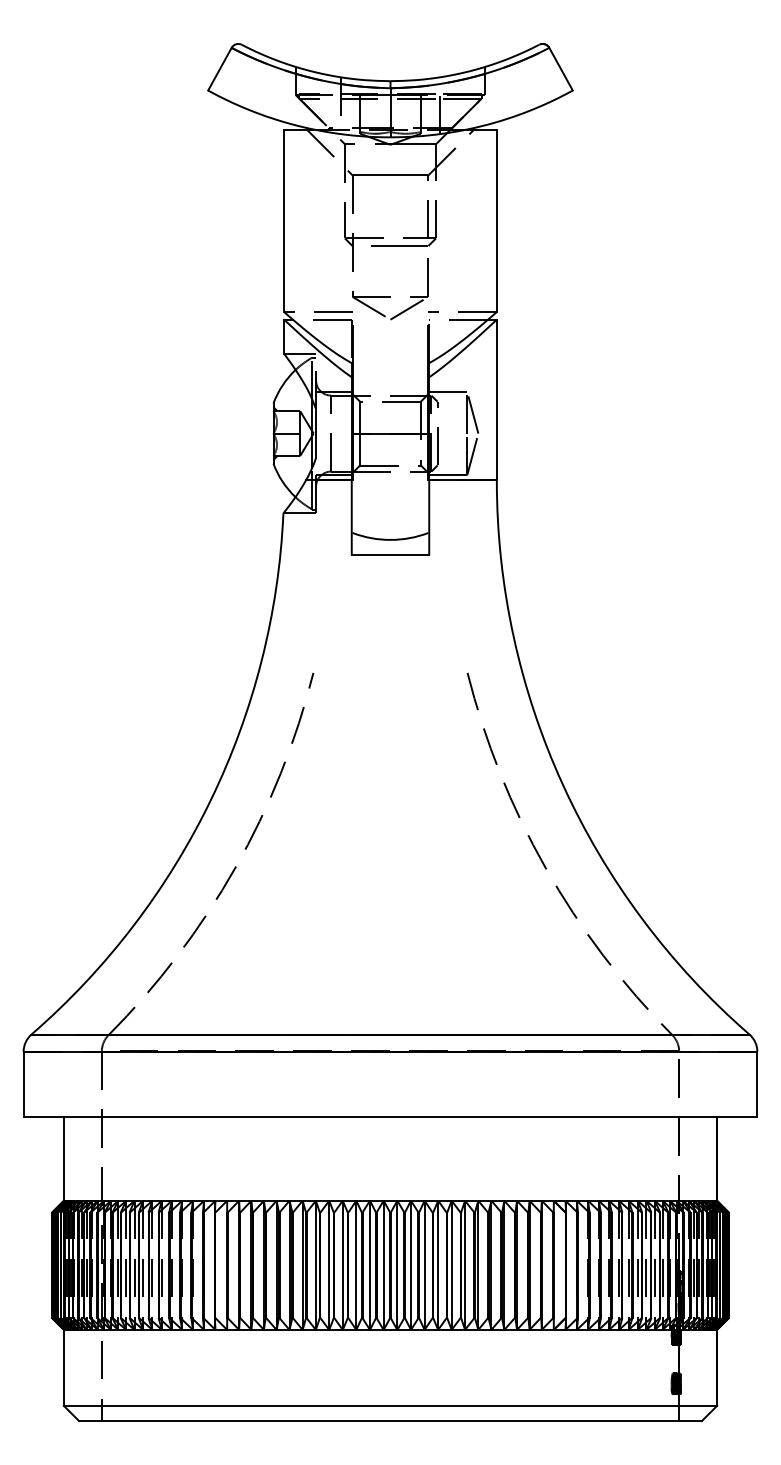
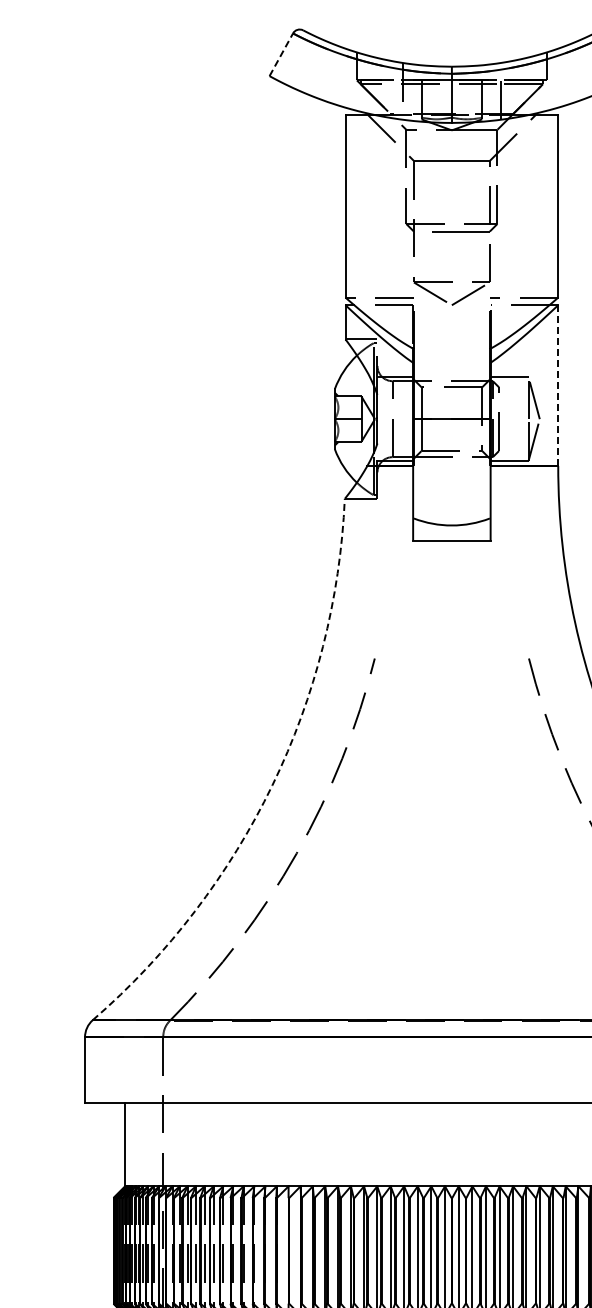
line: (220, 68) -> (281, 54), solid -> dashed
line: (496, 399) -> (557, 385), solid -> dashed
arc: (211, 799) -> (272, 785), solid -> dashed

